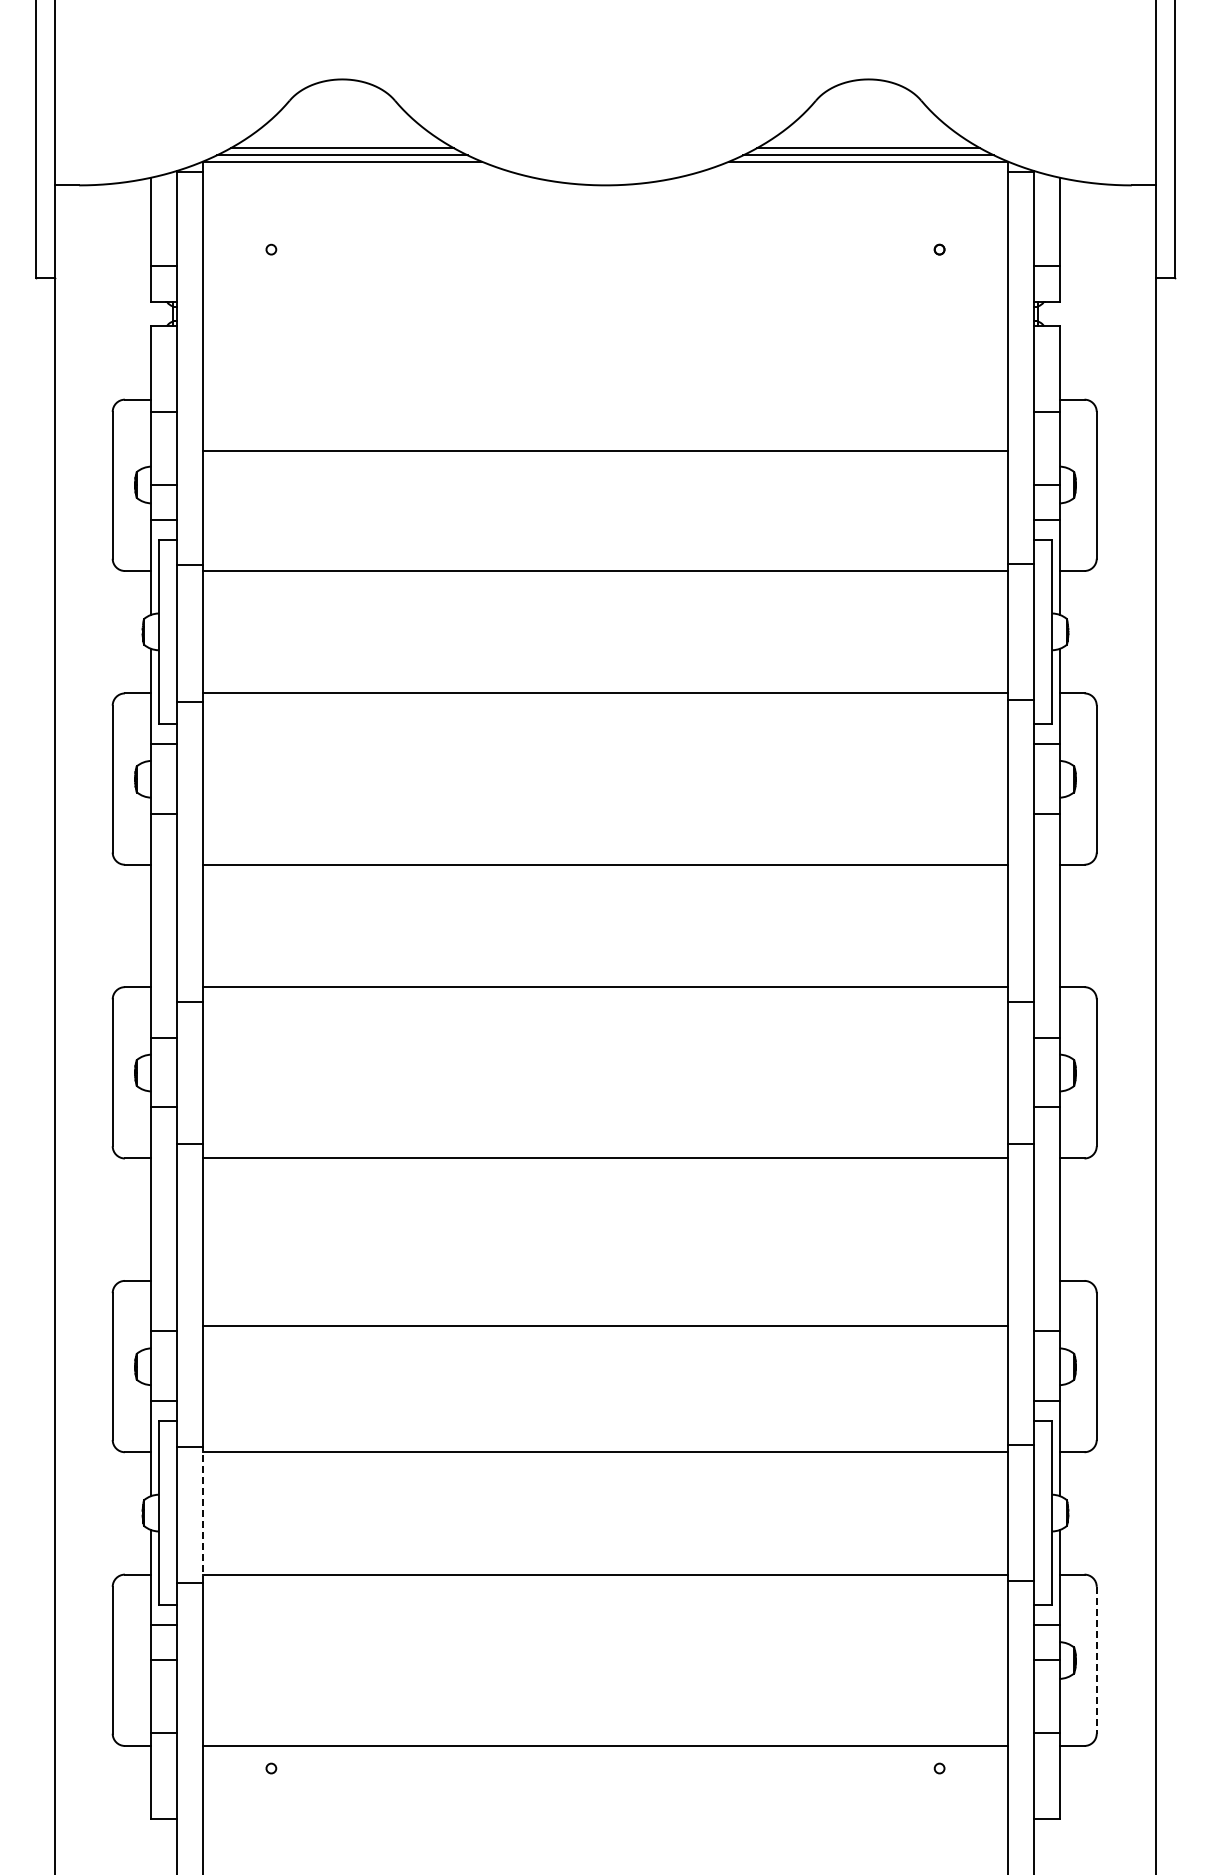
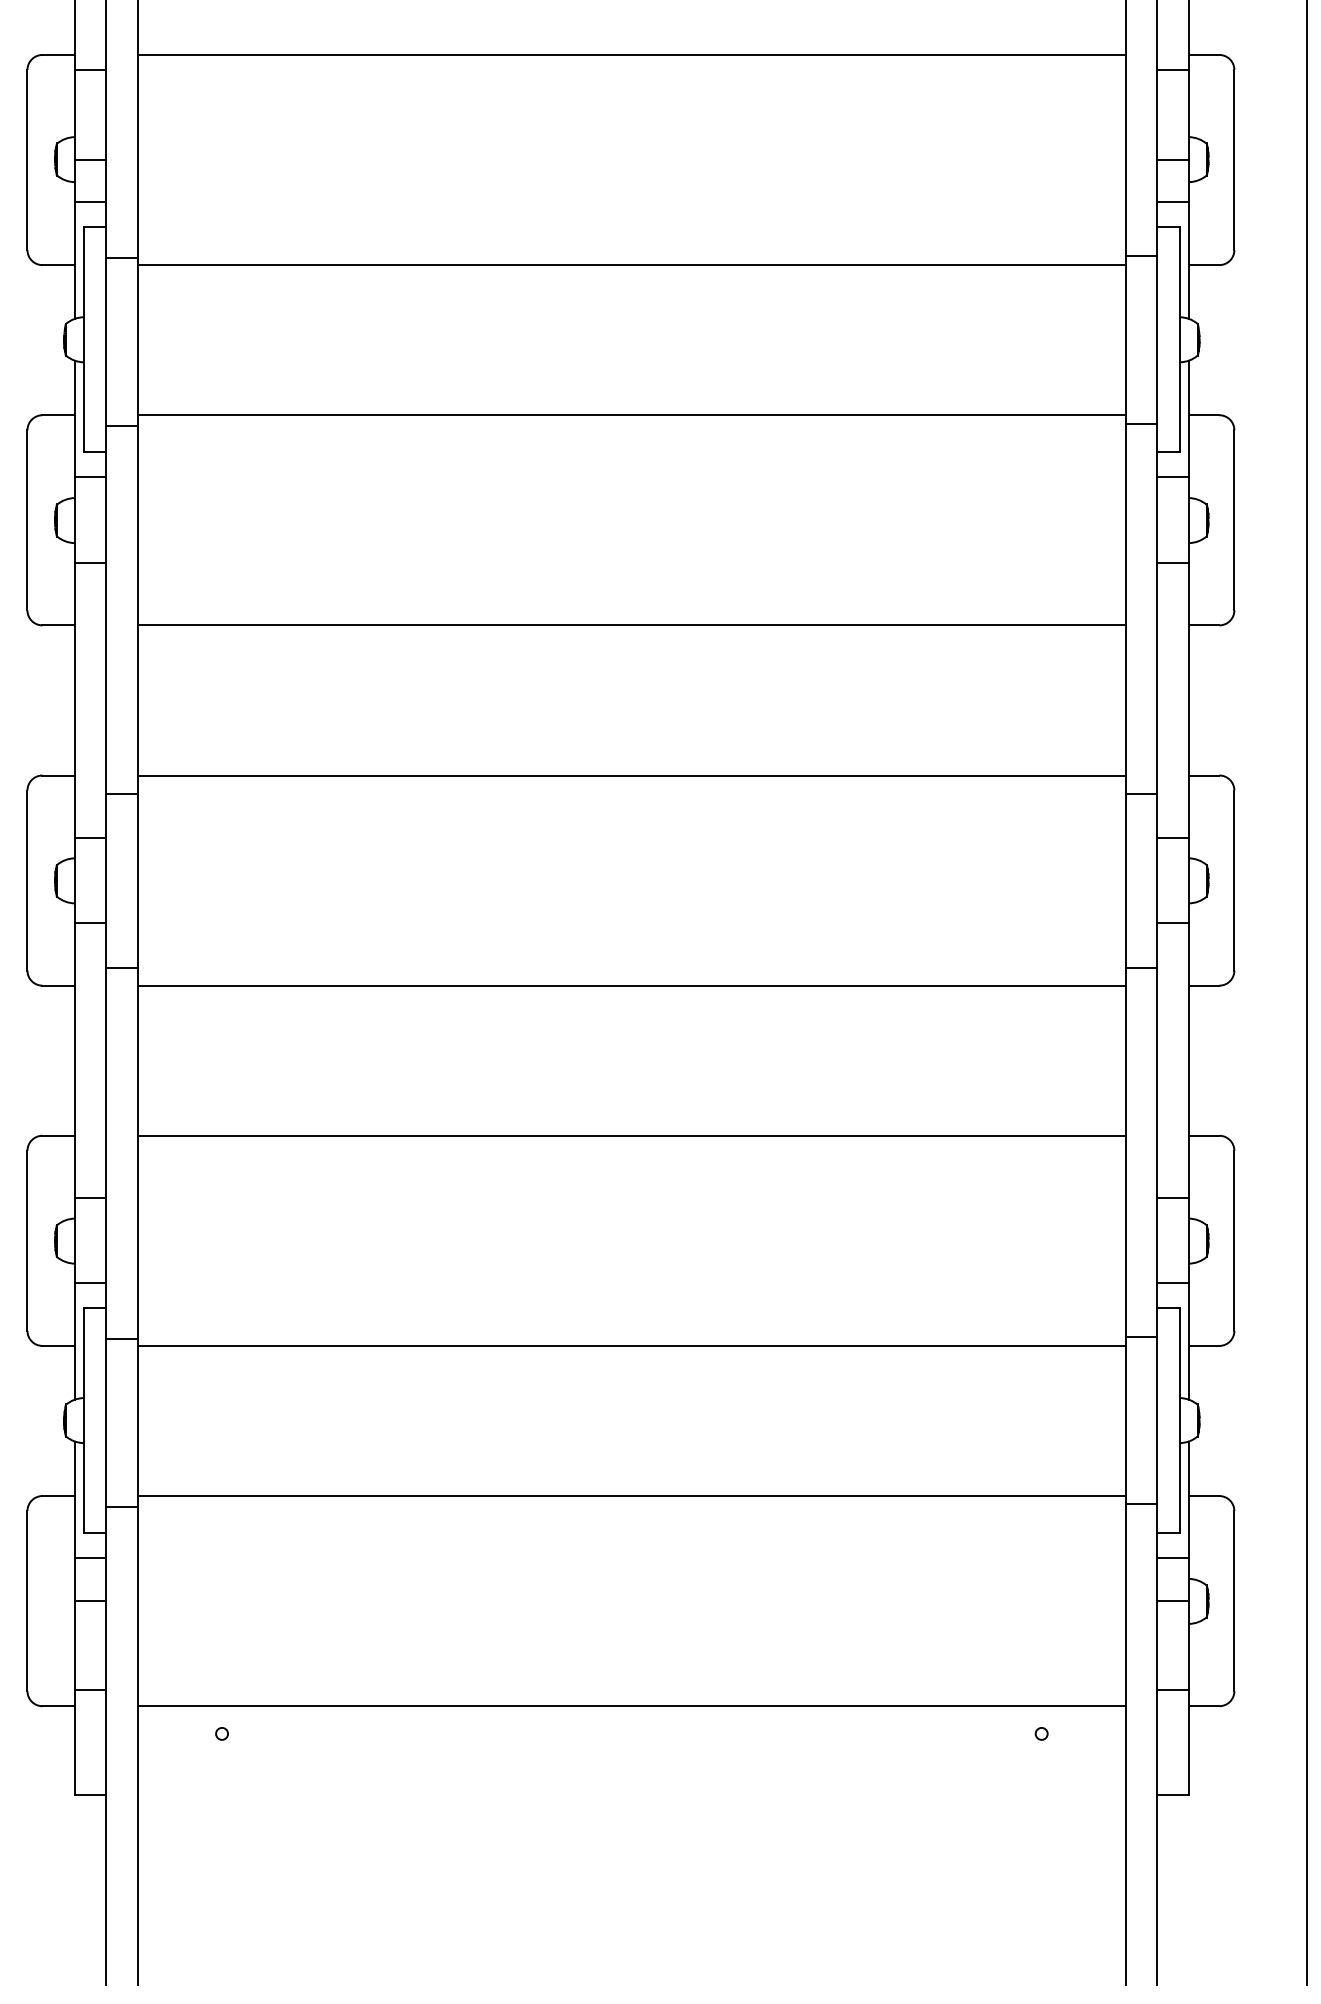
line: (605, 450) -> (631, 54), moved
line: (605, 1325) -> (631, 1135), moved
line: (202, 1514) -> (137, 1422), dashed -> solid
line: (1096, 1660) -> (1234, 1601), dashed -> solid

